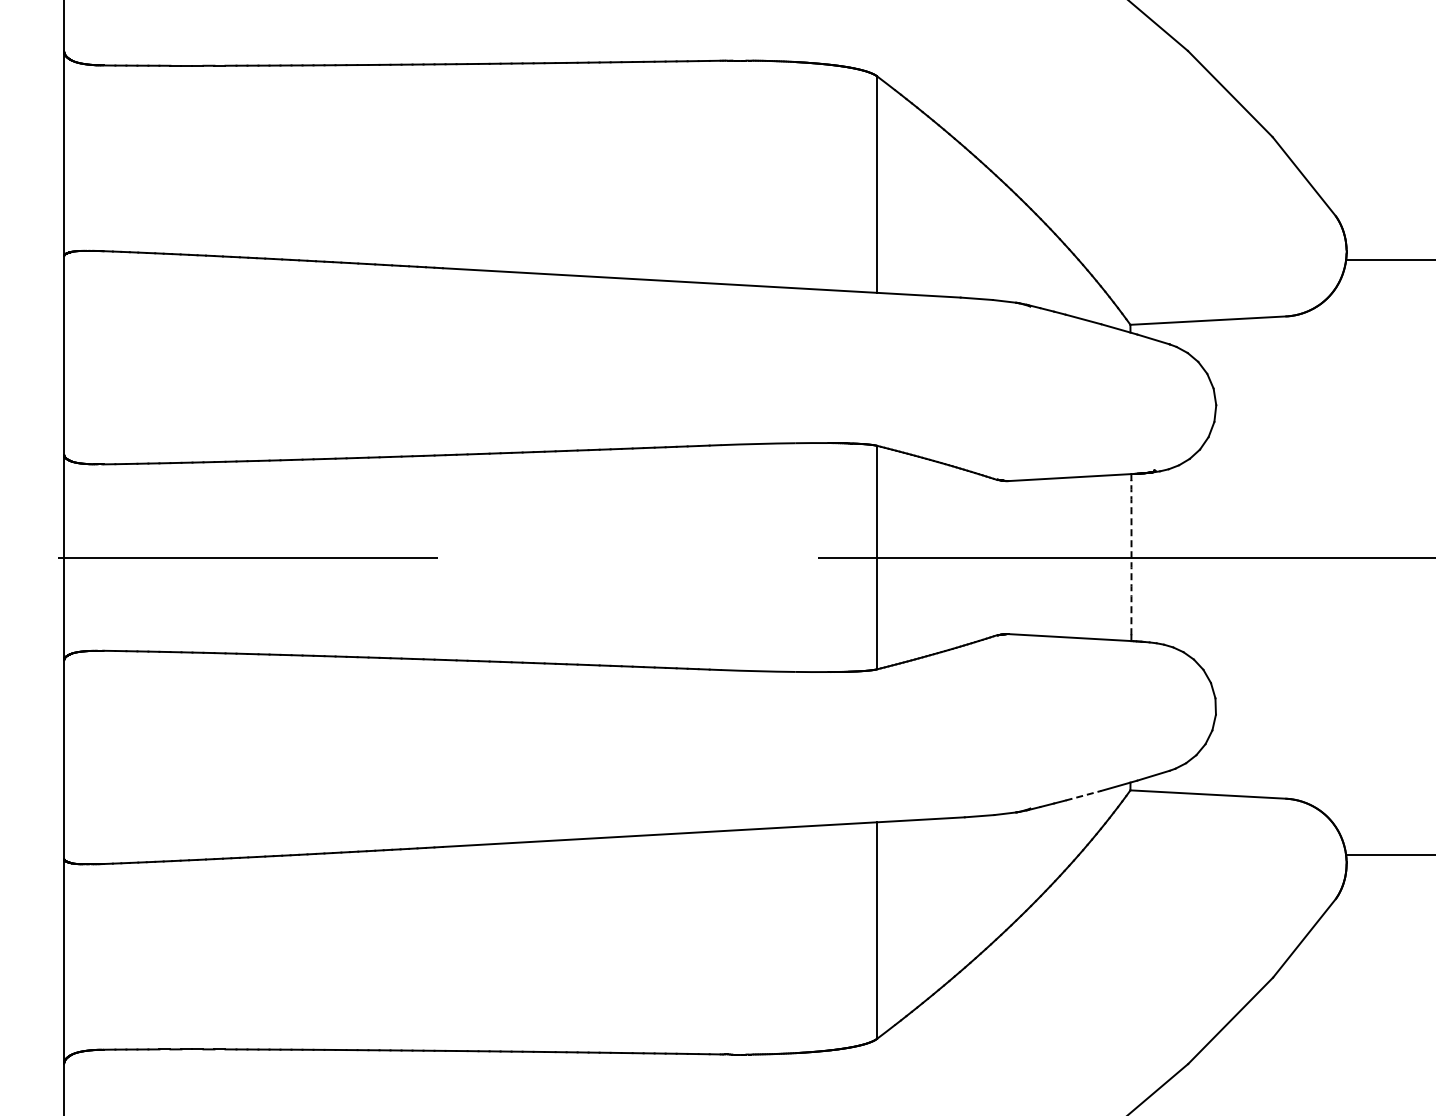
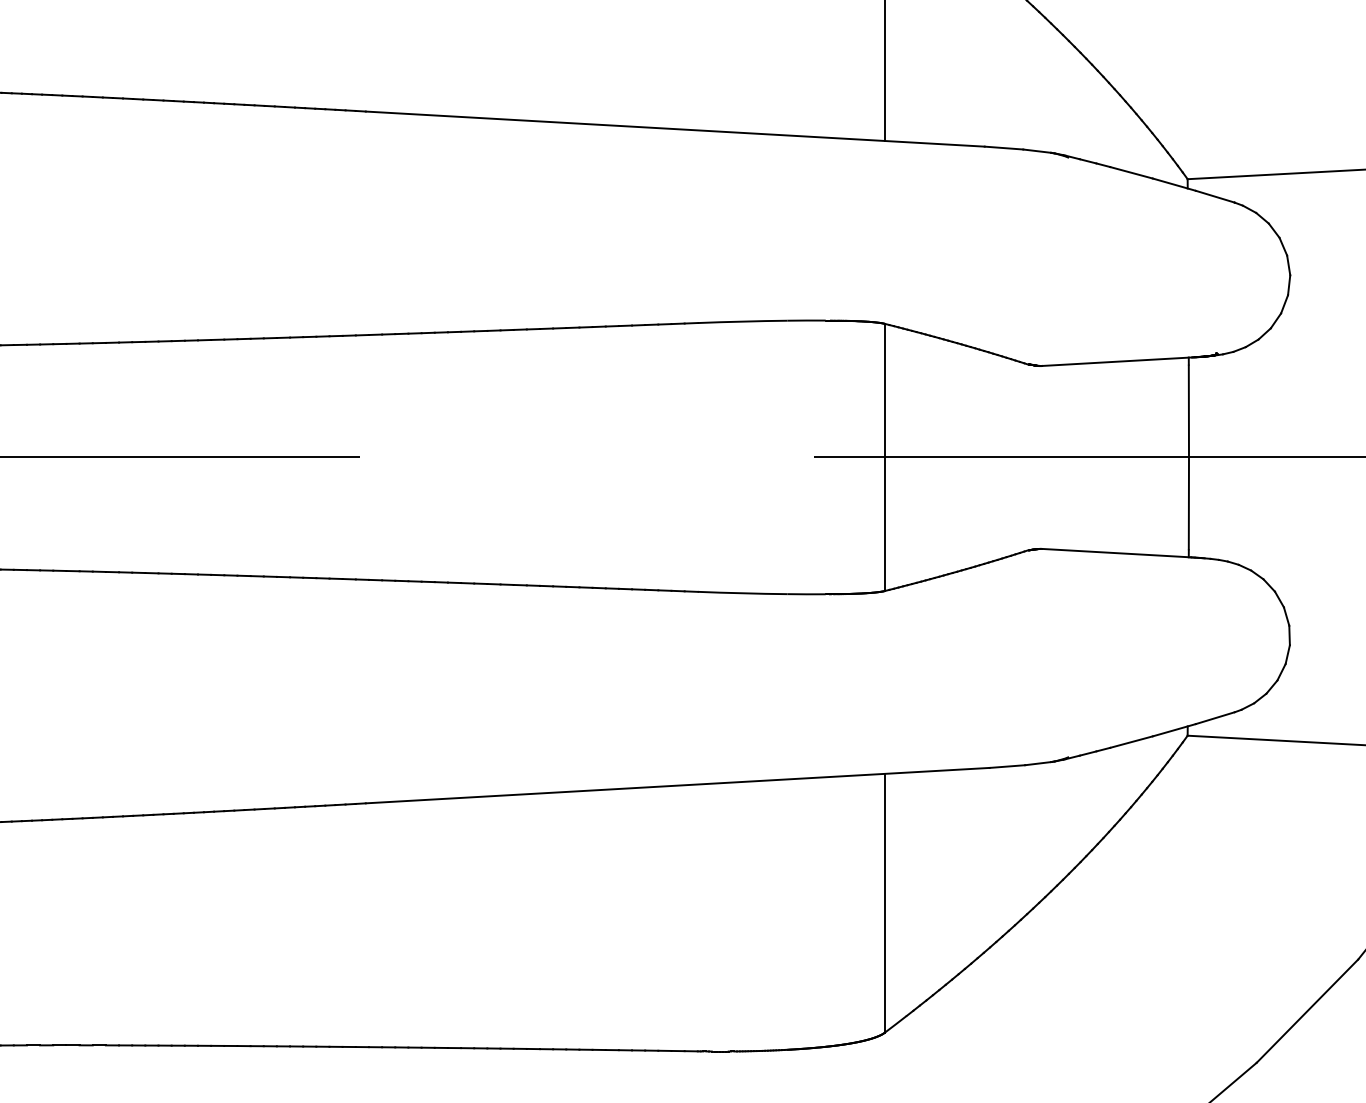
arc: (1131, 557) -> (1188, 457), dashed -> solid
line: (1083, 795) -> (1131, 741), dashed -> solid

